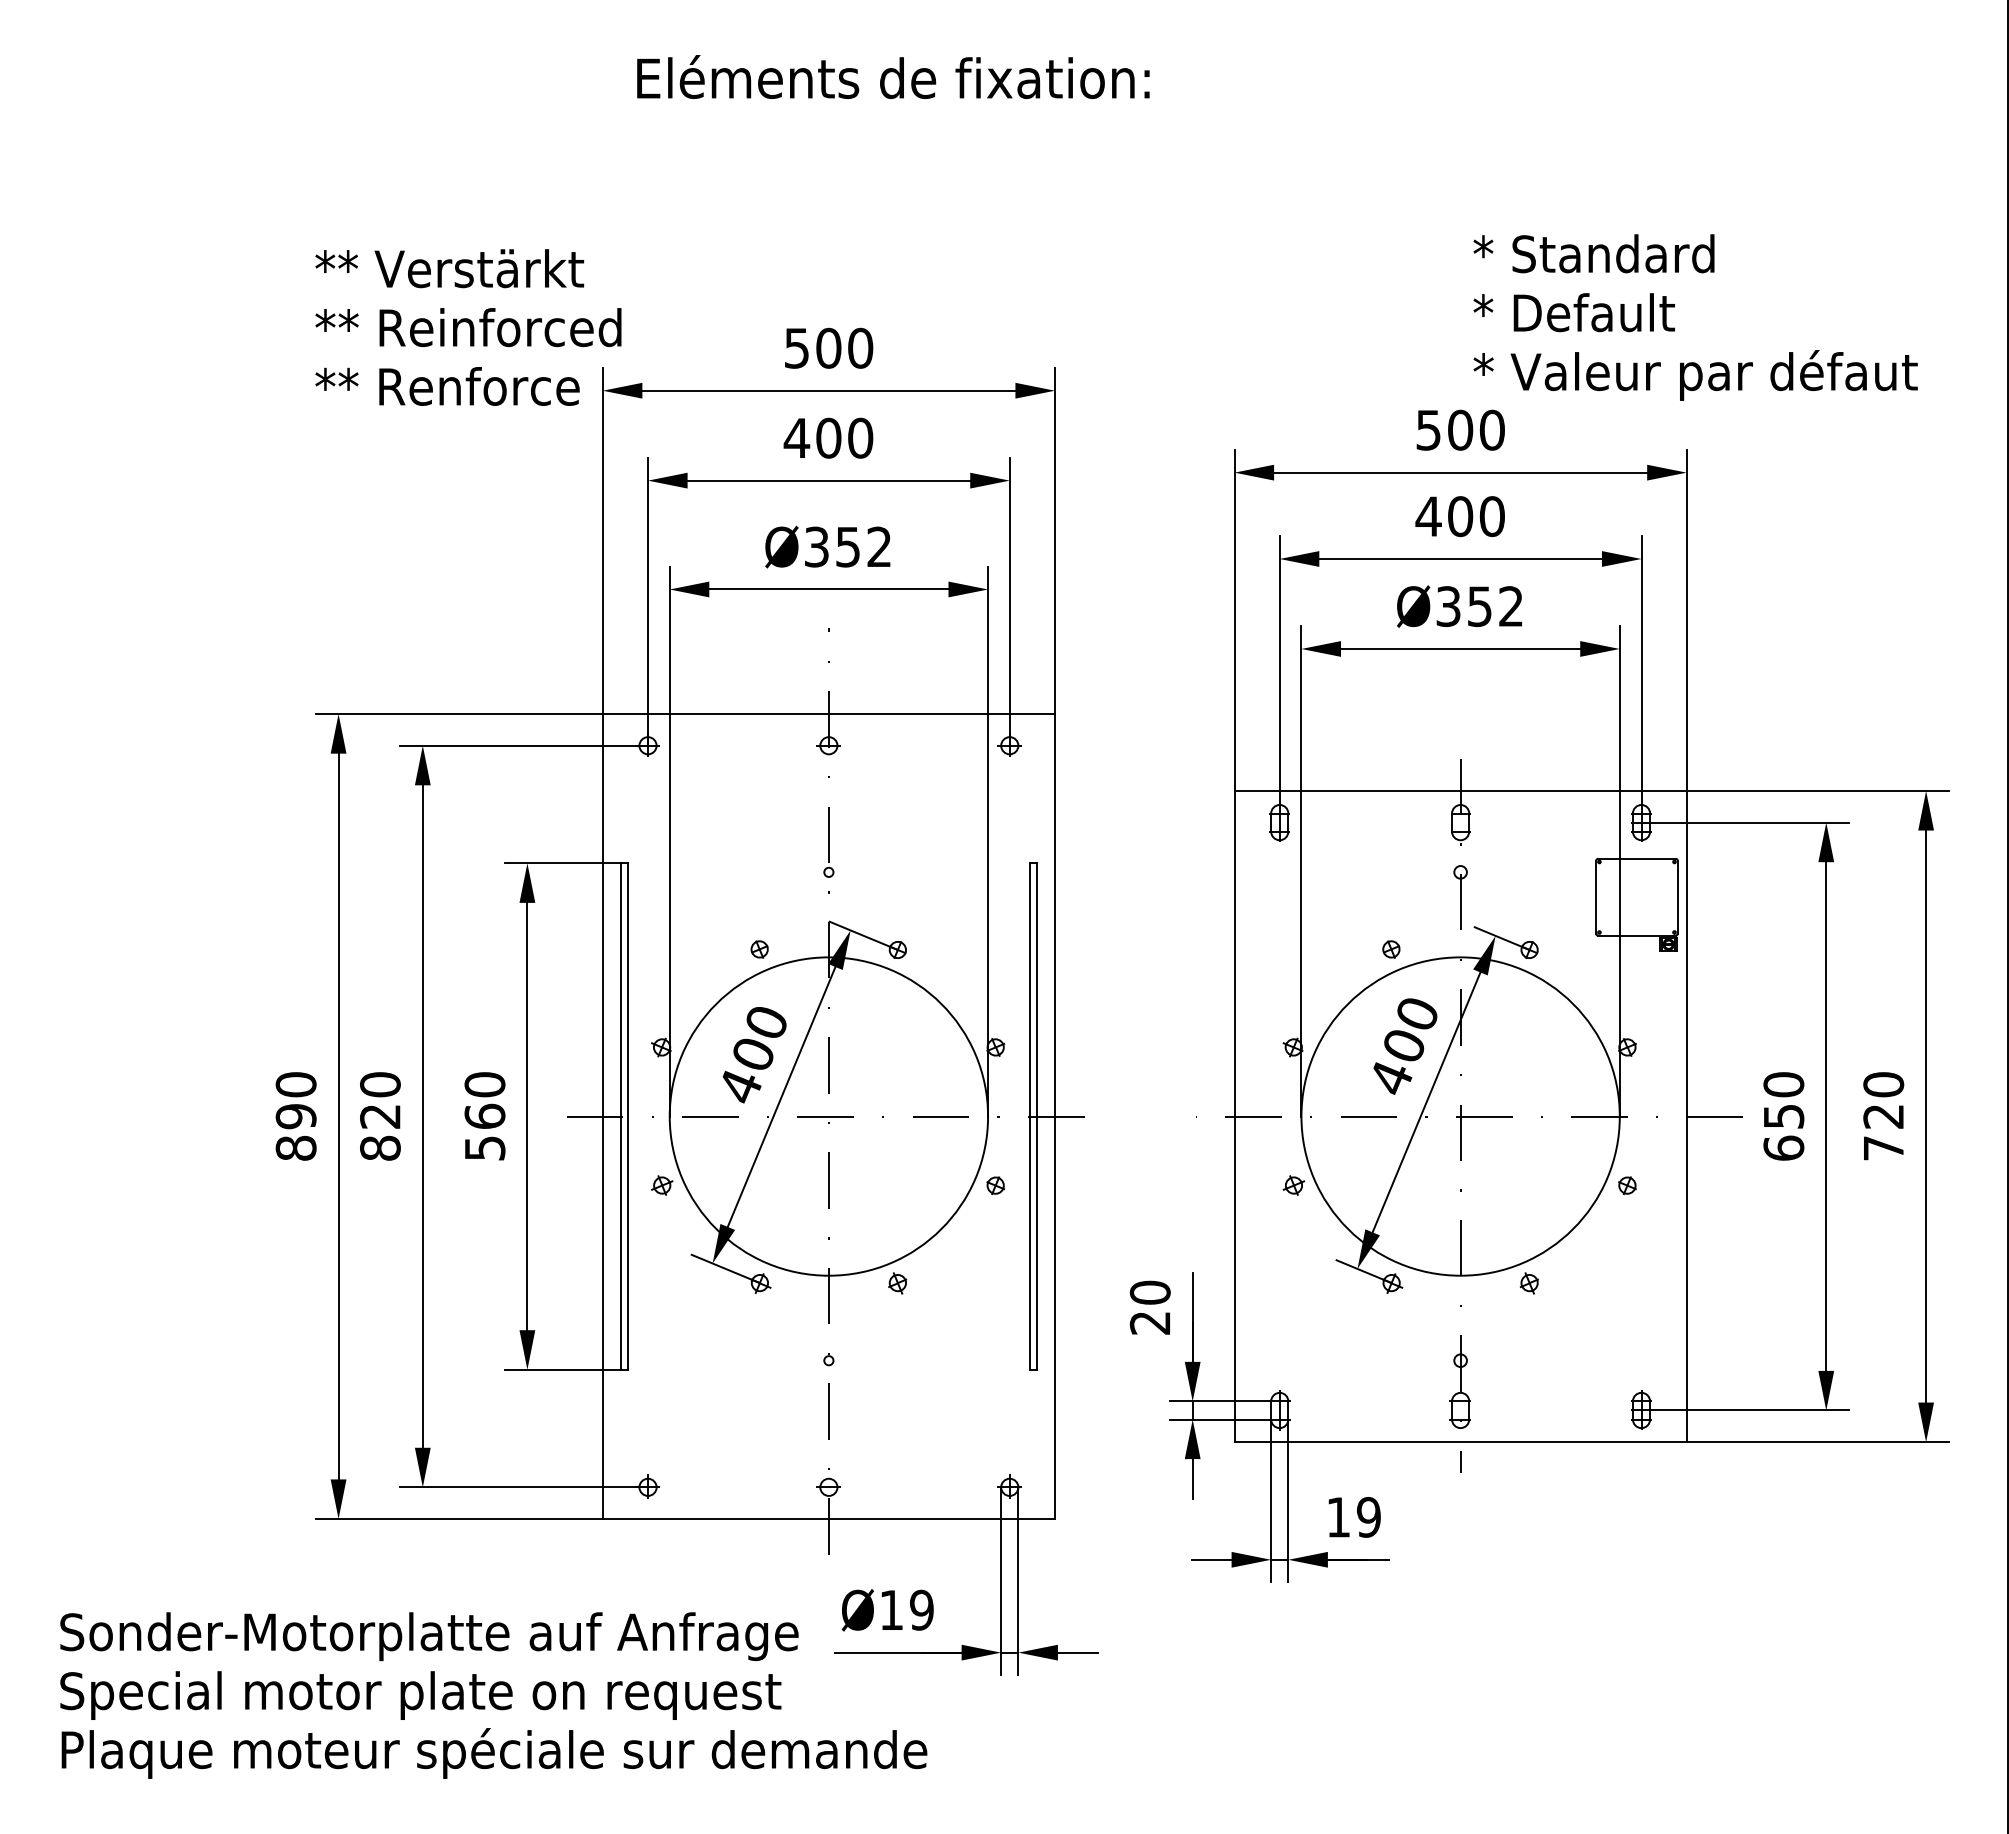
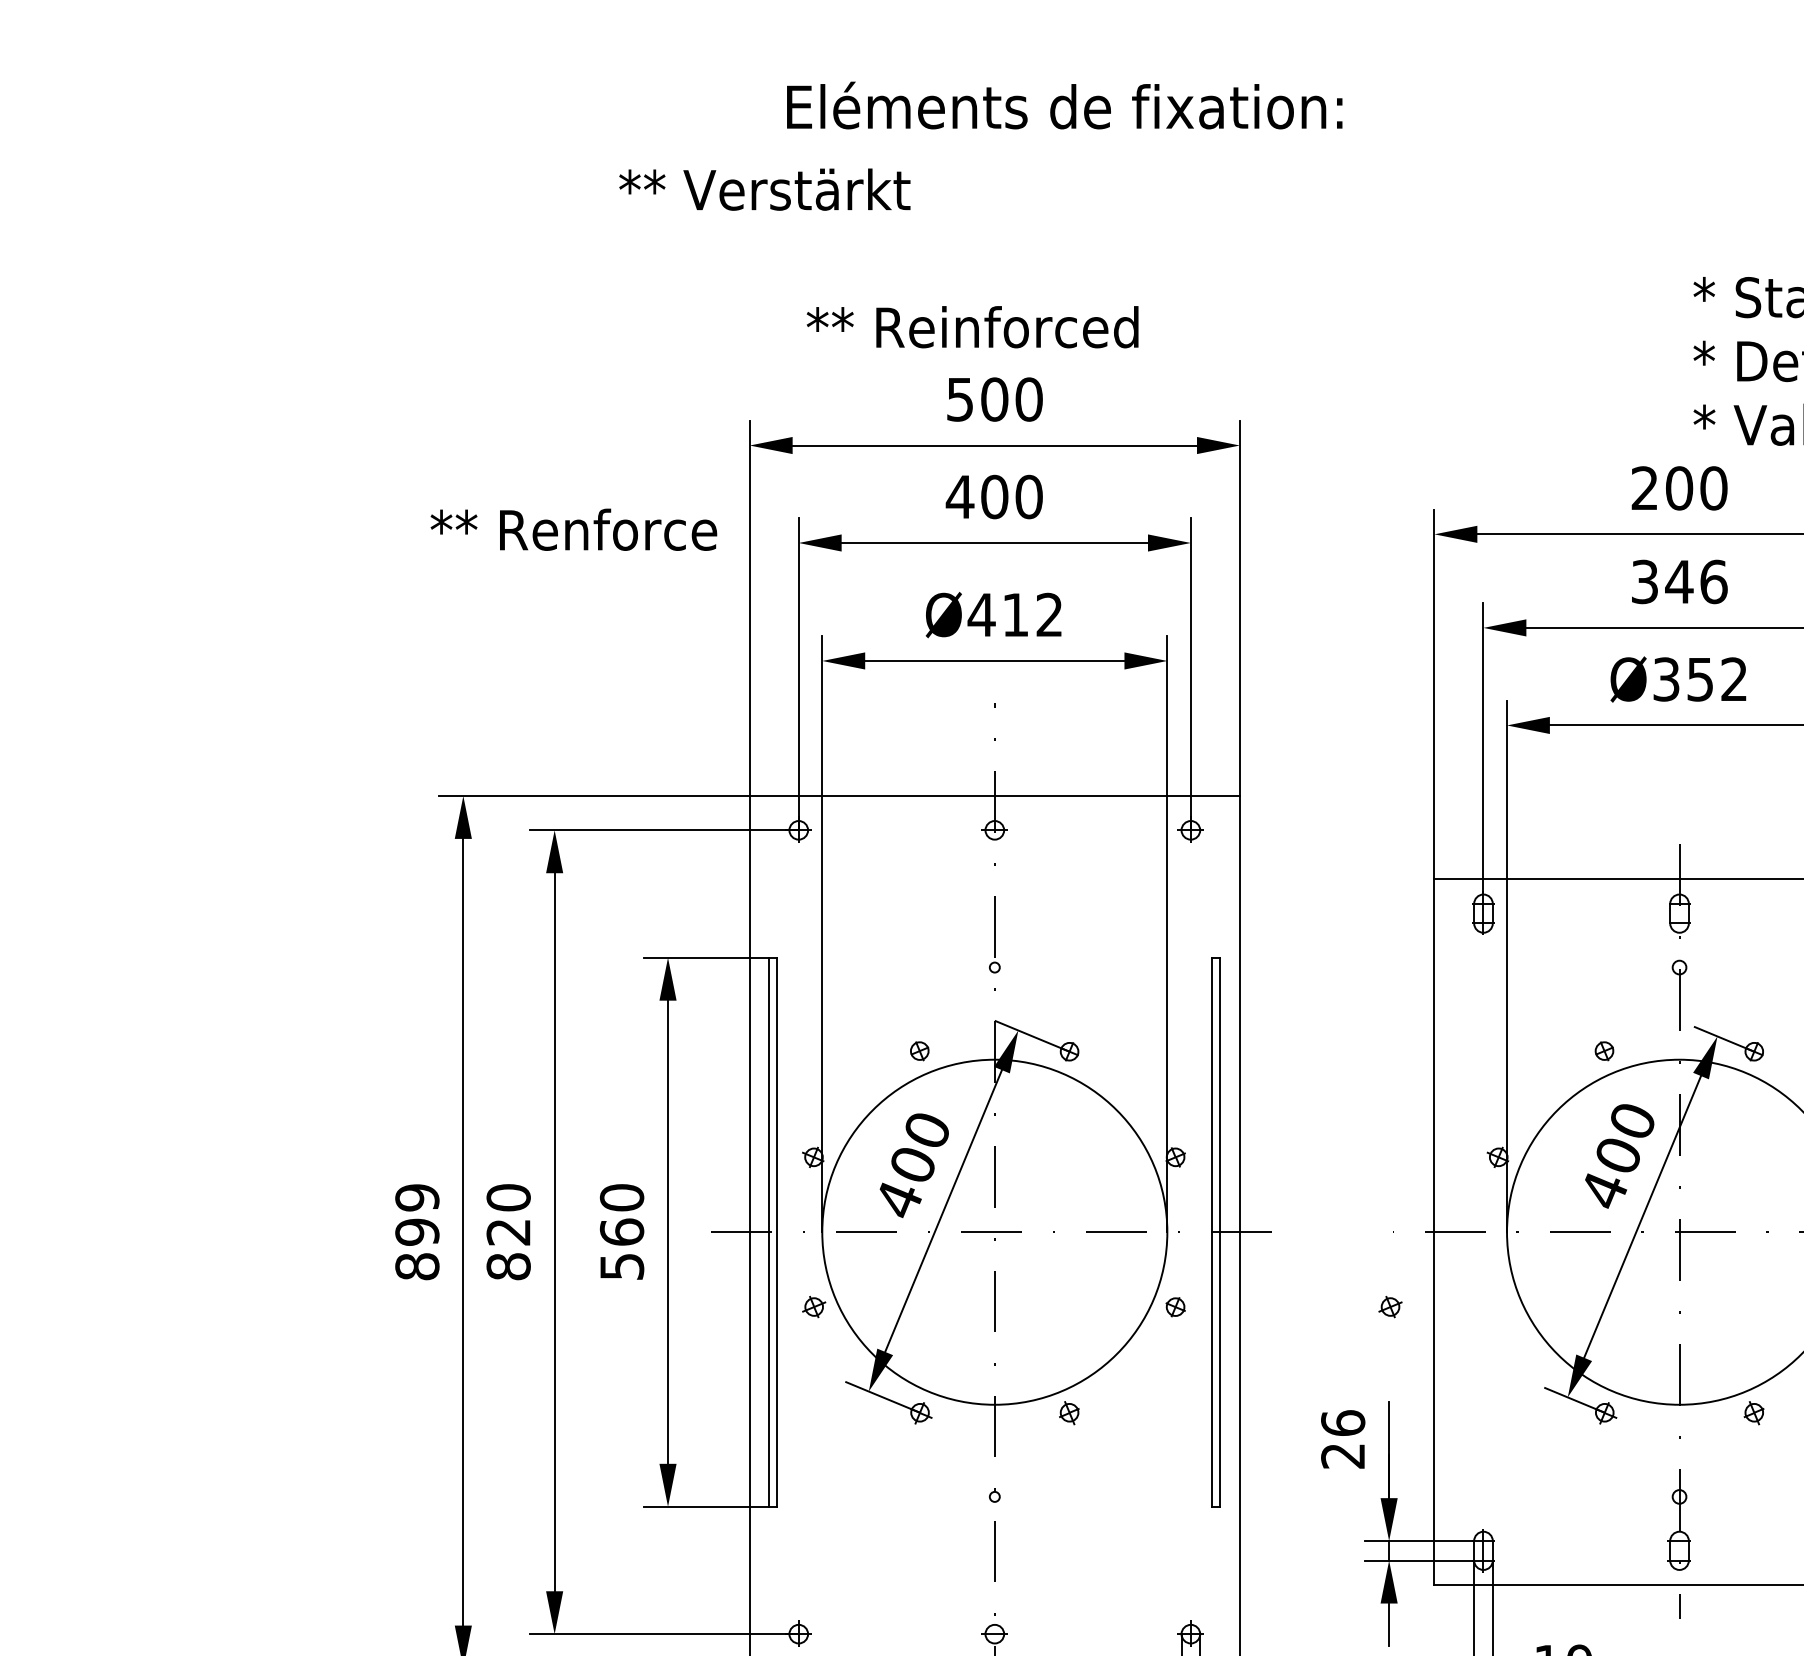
text: (449, 268) -> (764, 189), moved
text: (468, 327) -> (972, 327), moved
text: (447, 386) -> (573, 529), moved
text: (1428, 429) -> (1644, 487), 500 -> 200
text: (1460, 516) -> (1679, 581), 400 -> 346
text: (831, 546) -> (997, 614), Ø352 -> Ø412
text: (295, 1084) -> (416, 1197), 890 -> 899
part: (1293, 1185) -> (1390, 1306), moved
text: (1149, 1292) -> (1342, 1422), 20 -> 26

